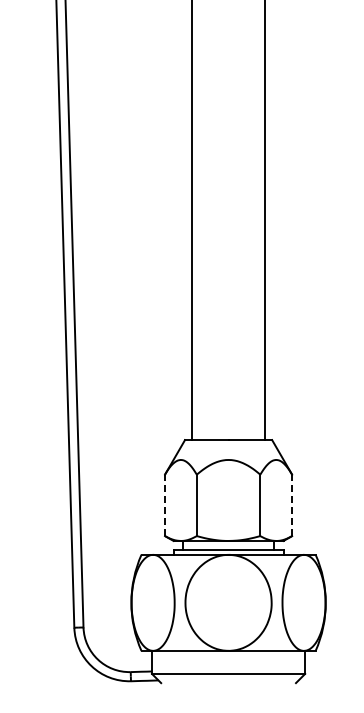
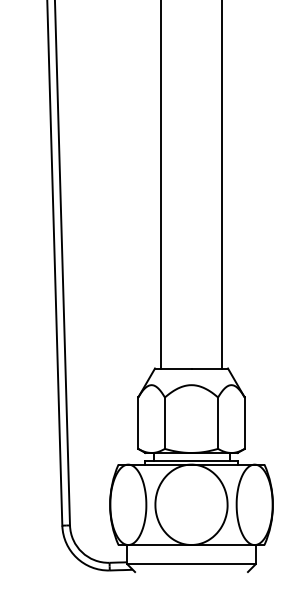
line: (165, 505) -> (138, 423), dashed -> solid
line: (292, 505) -> (245, 423), dashed -> solid

